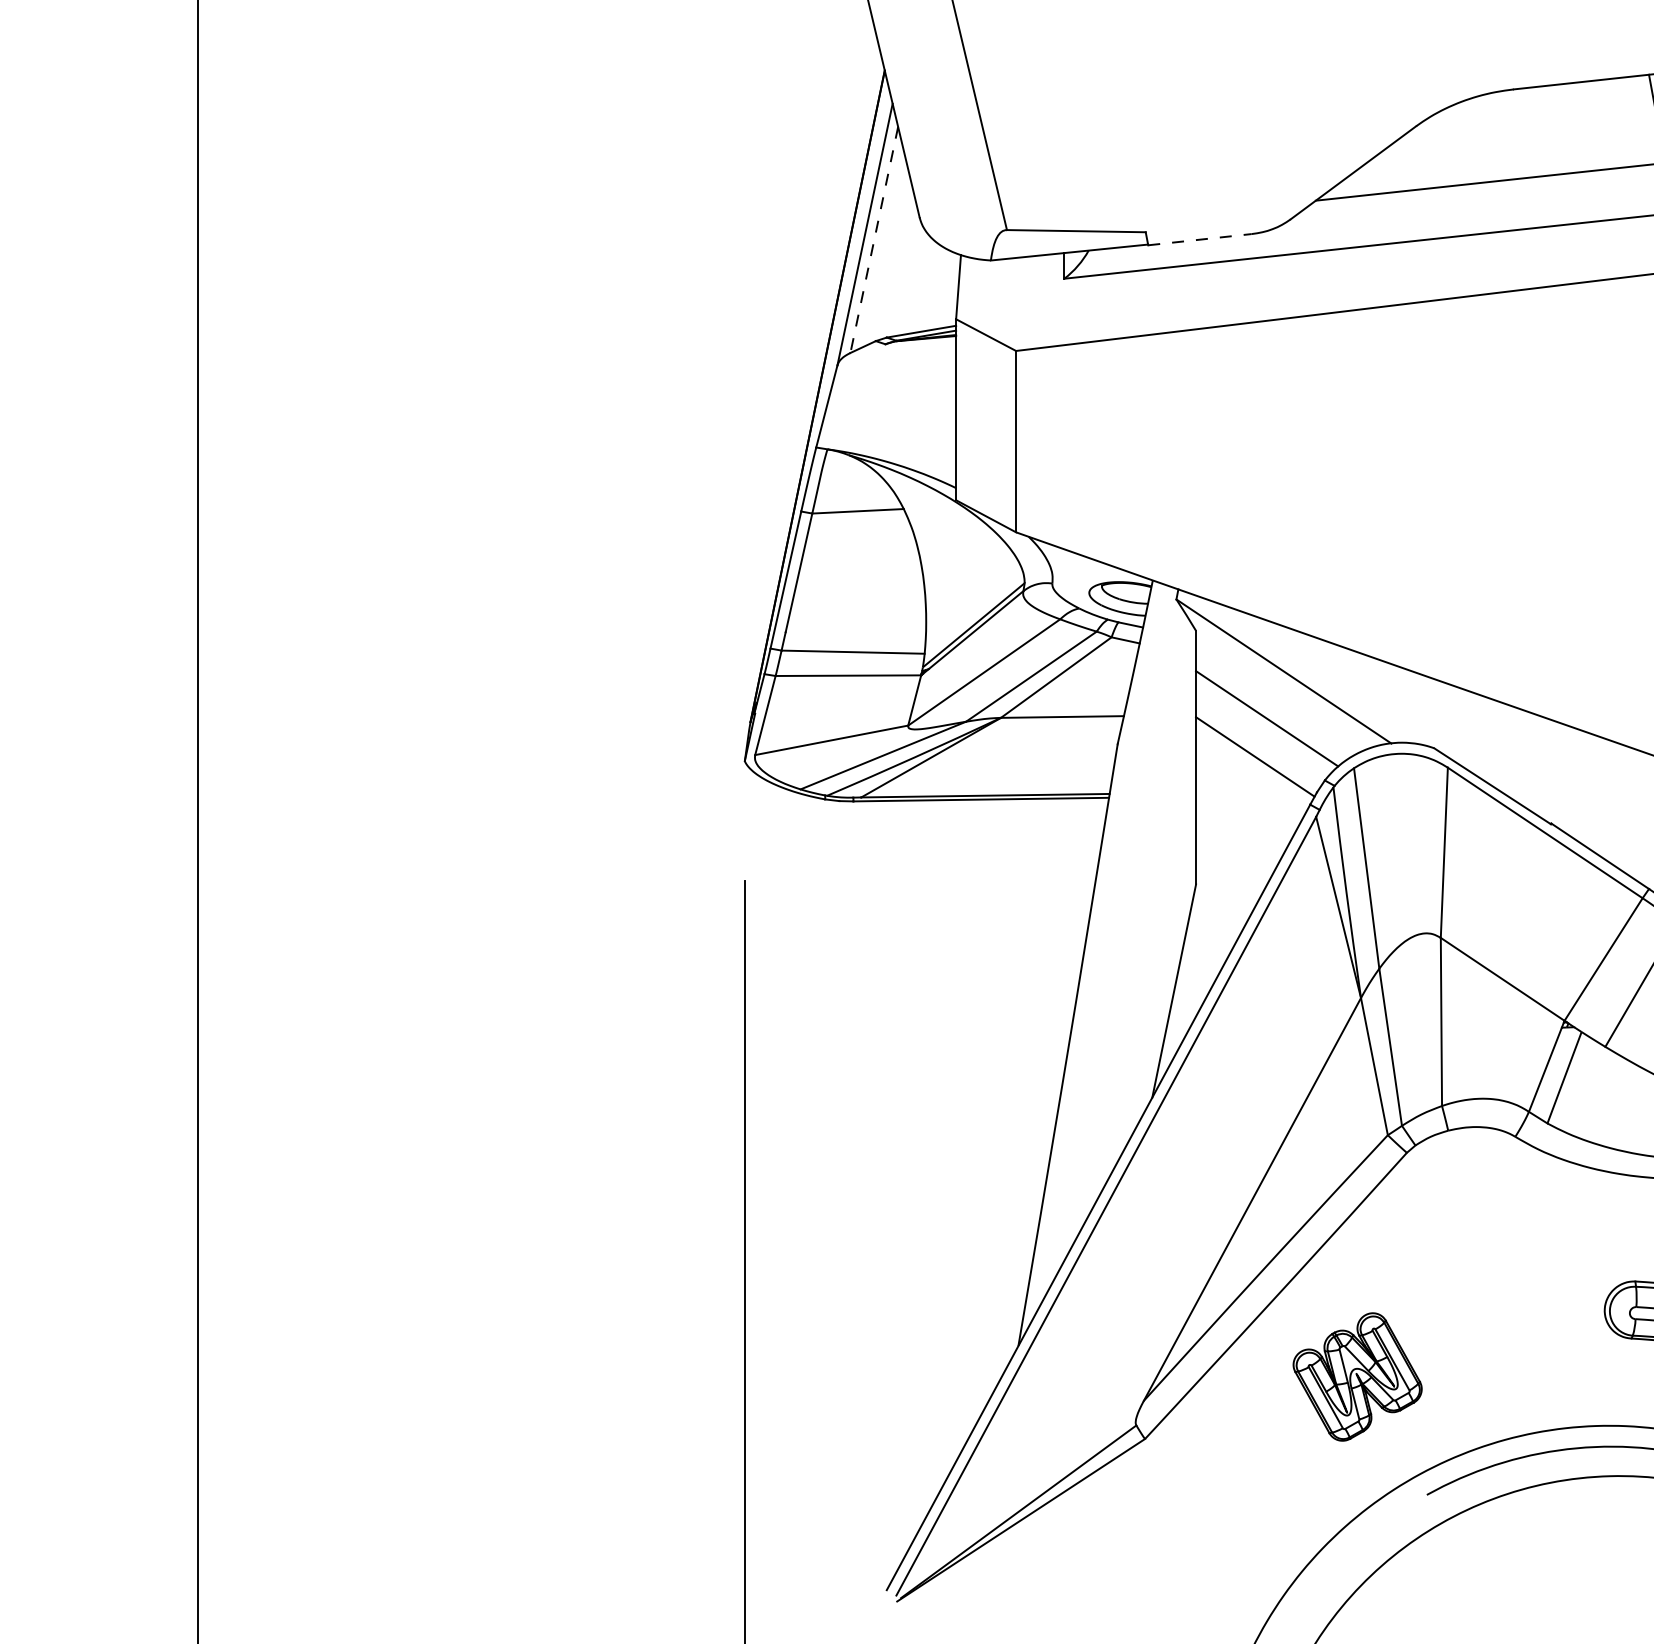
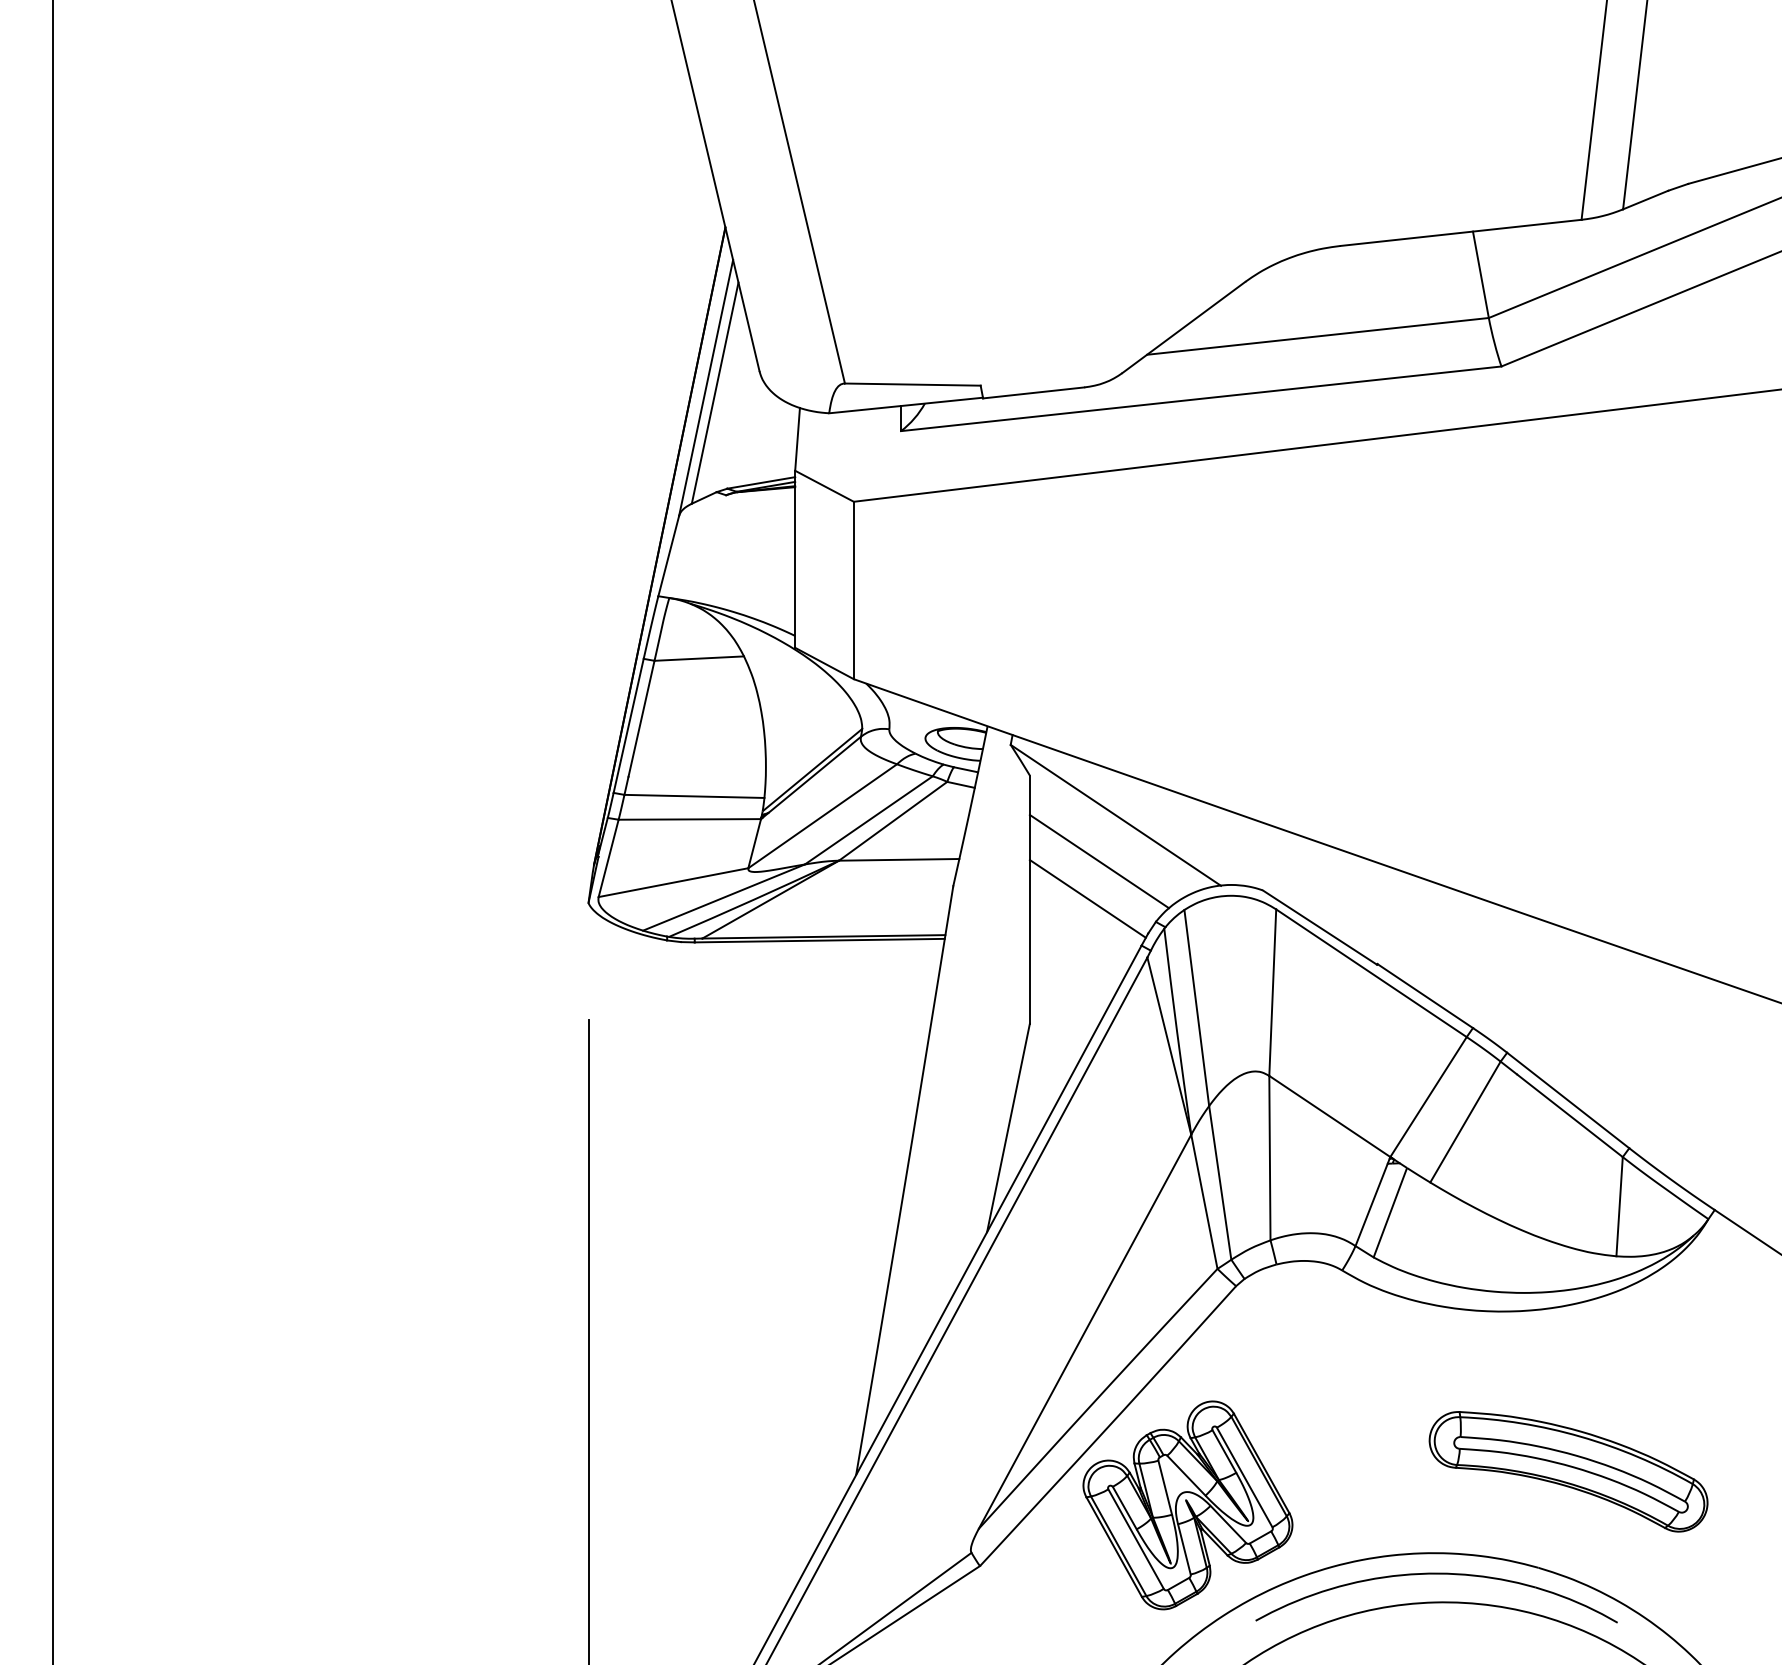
line: (1199, 239) -> (1033, 392), dashed -> solid
line: (874, 240) -> (715, 393), dashed -> solid
part: (1357, 1377) -> (1187, 1505), size x1.67

